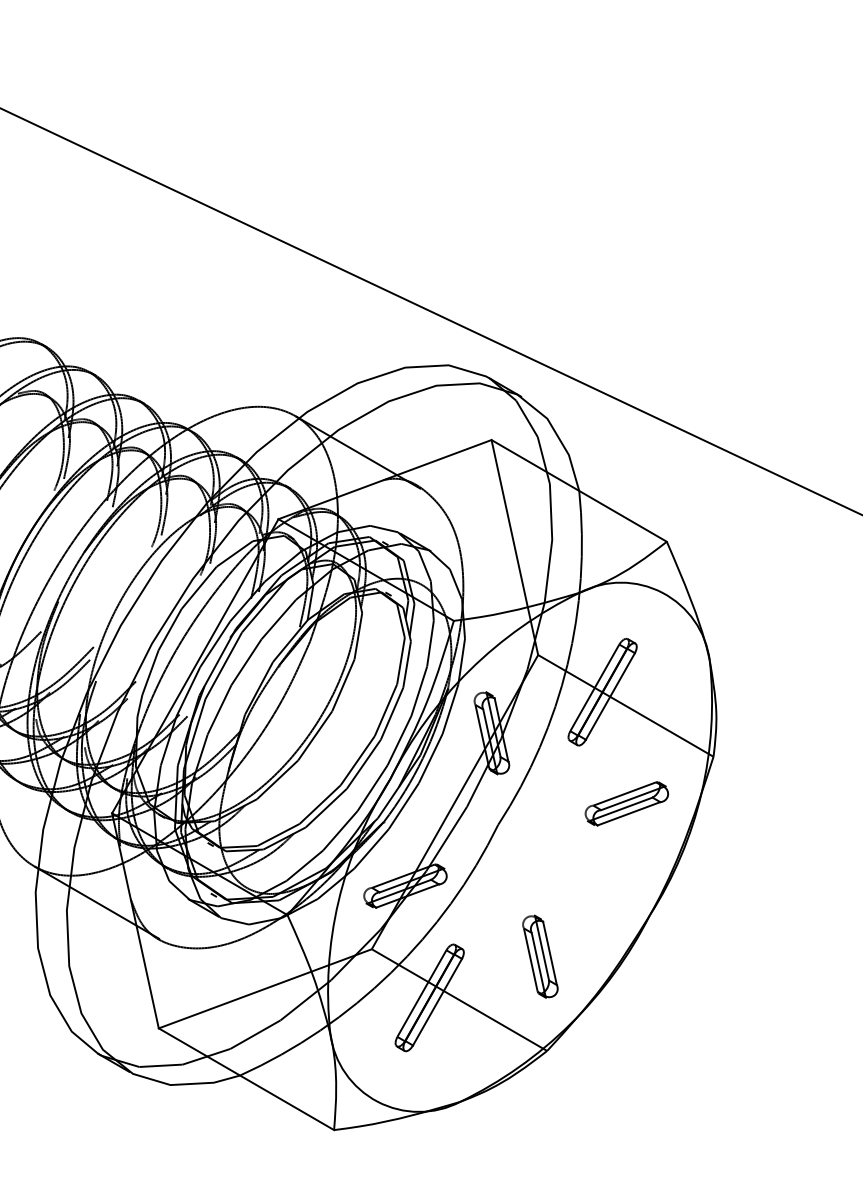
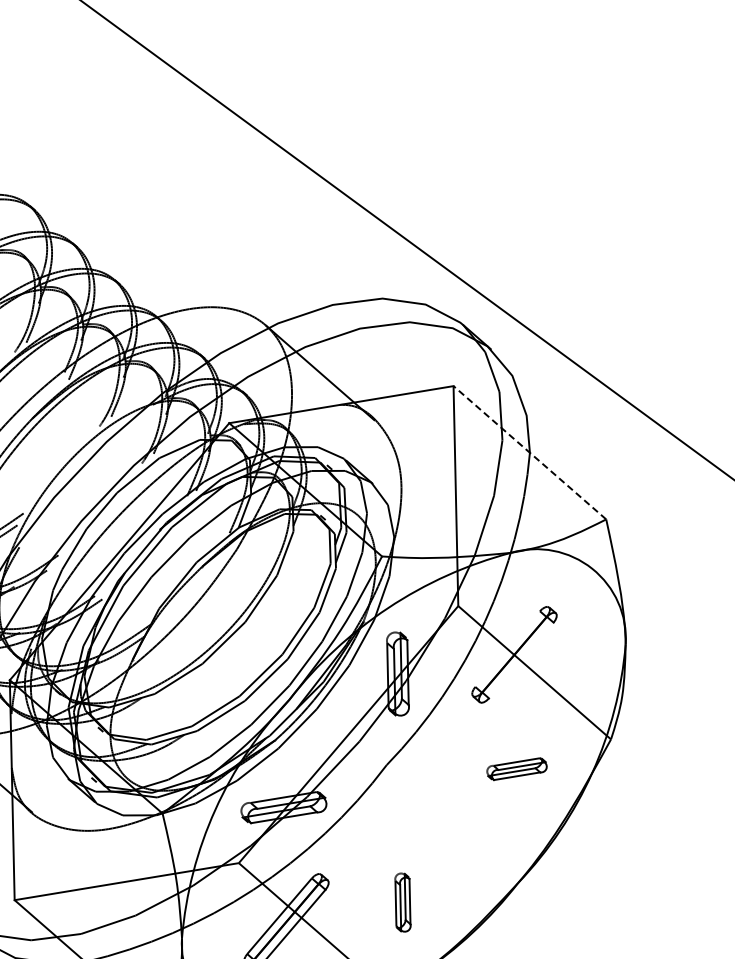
line: (578, 490) -> (529, 452), solid -> dashed
line: (594, 687) -> (507, 648), removed
line: (609, 696) -> (520, 660), removed
part: (626, 803) -> (516, 768), size x0.7
part: (540, 956) -> (403, 902), size x0.7

